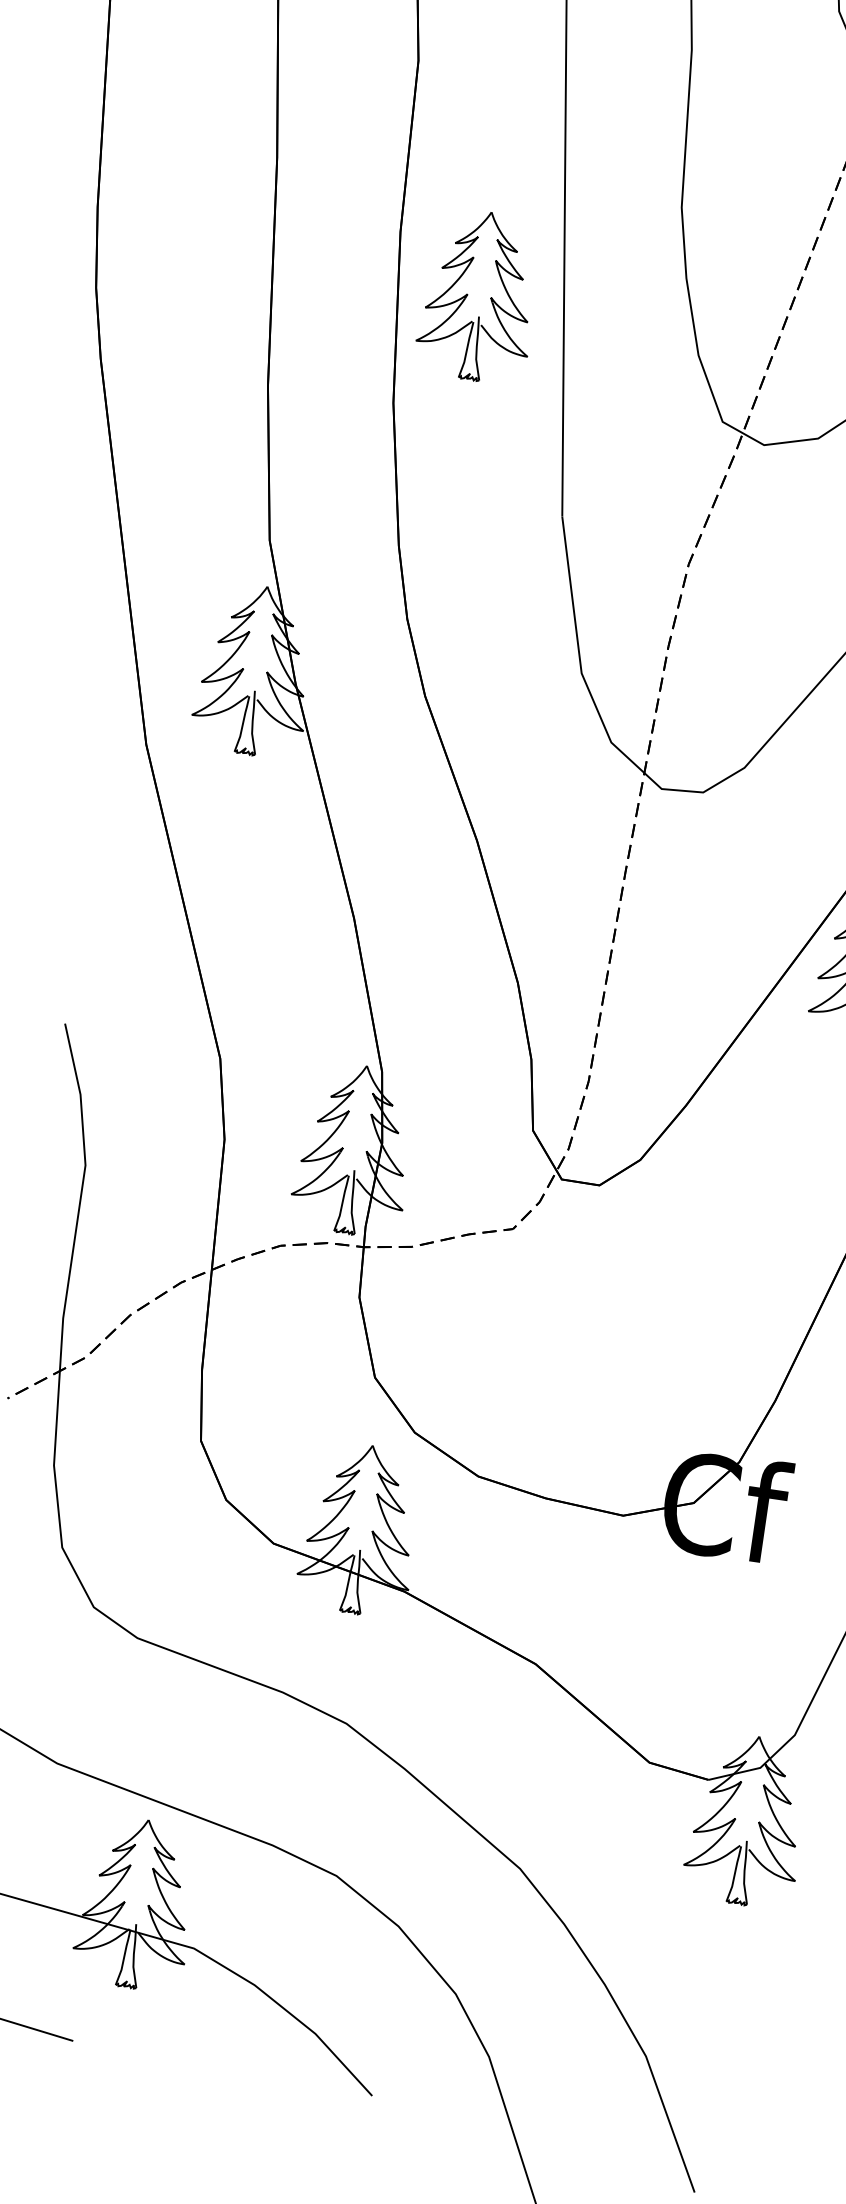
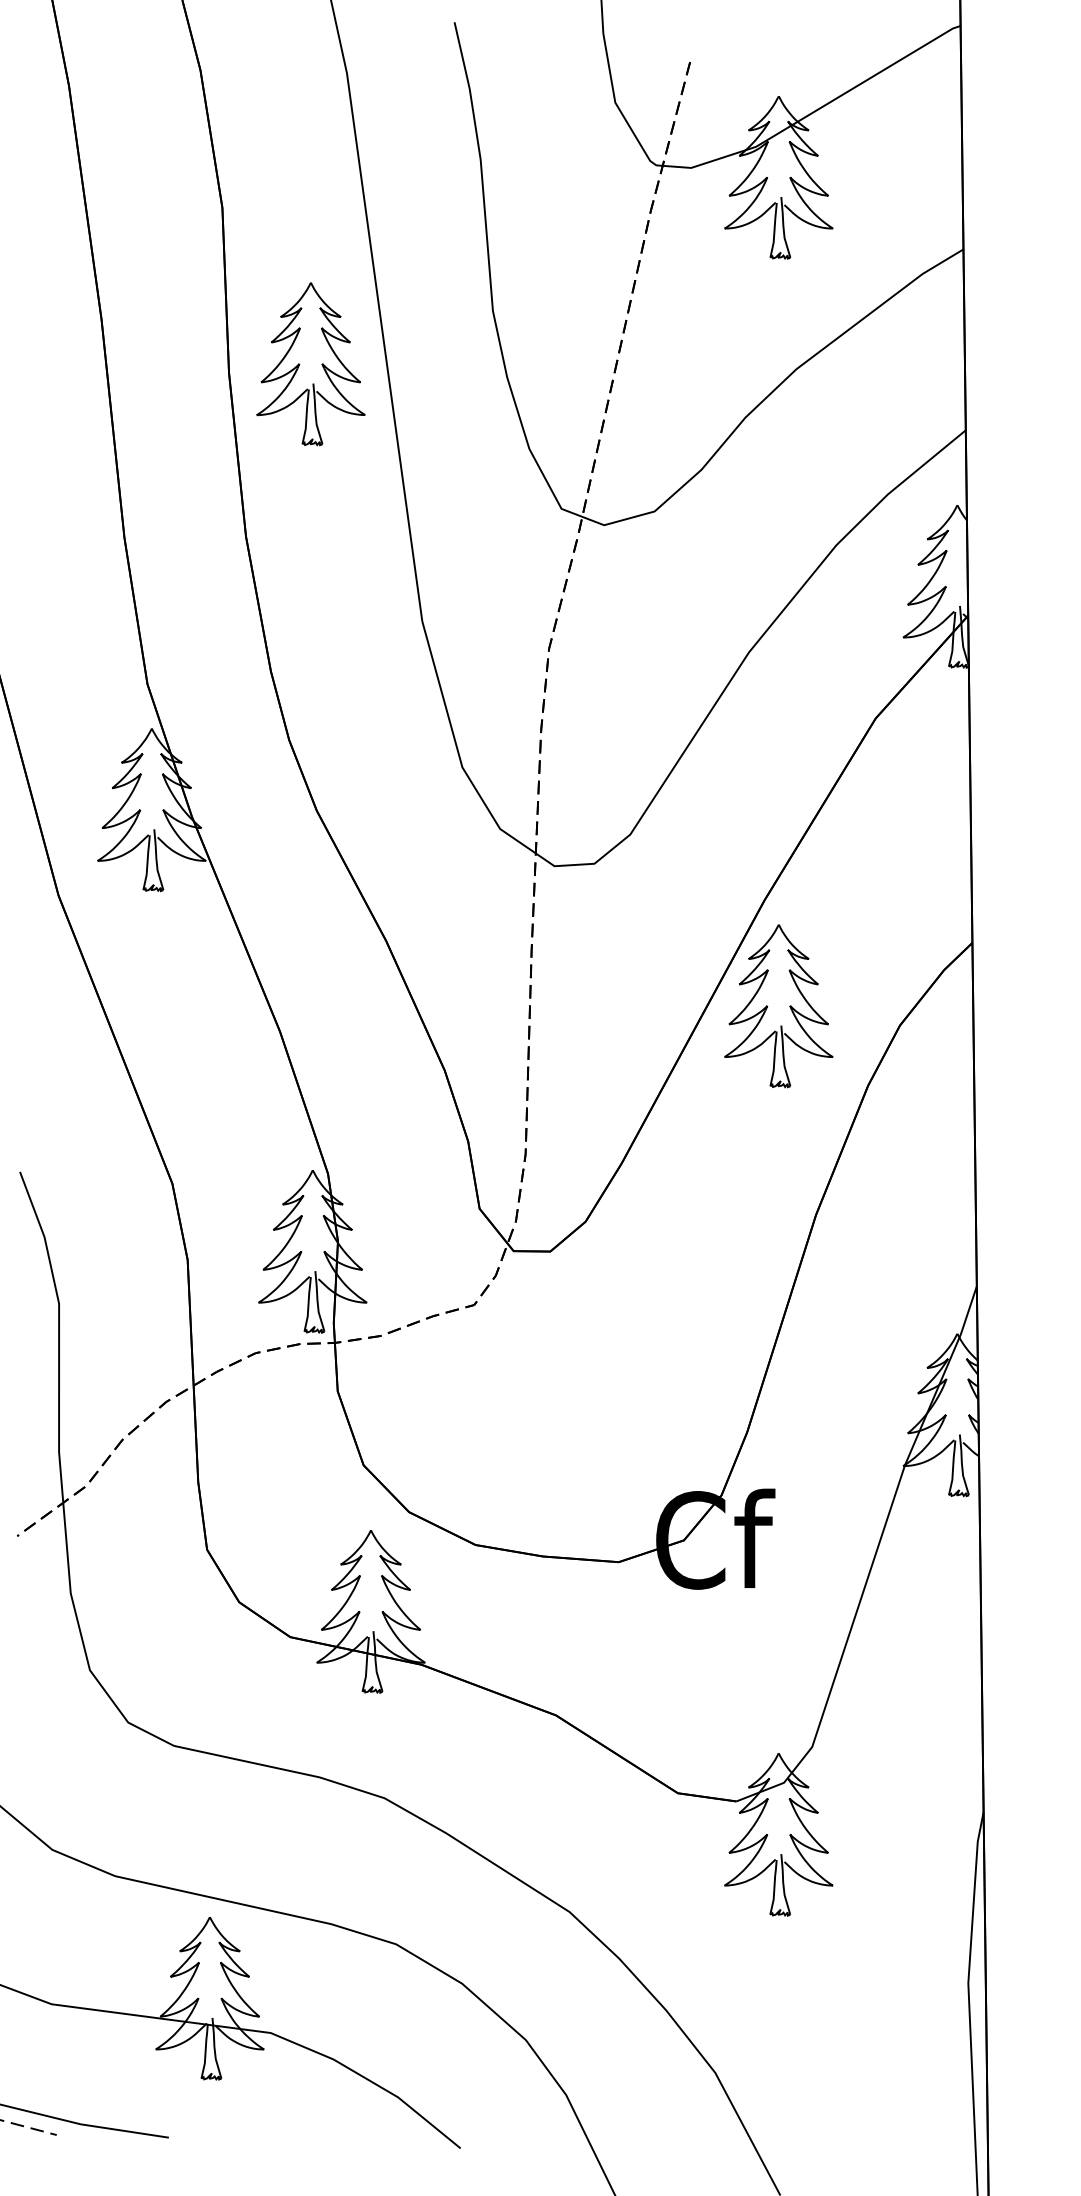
part: (478, 296) -> (310, 364), moved

